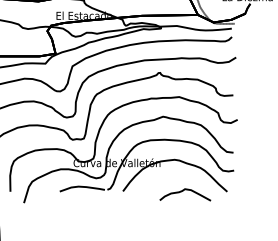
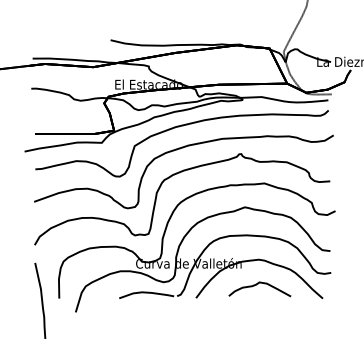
part: (185, 194) -> (259, 289), moved

